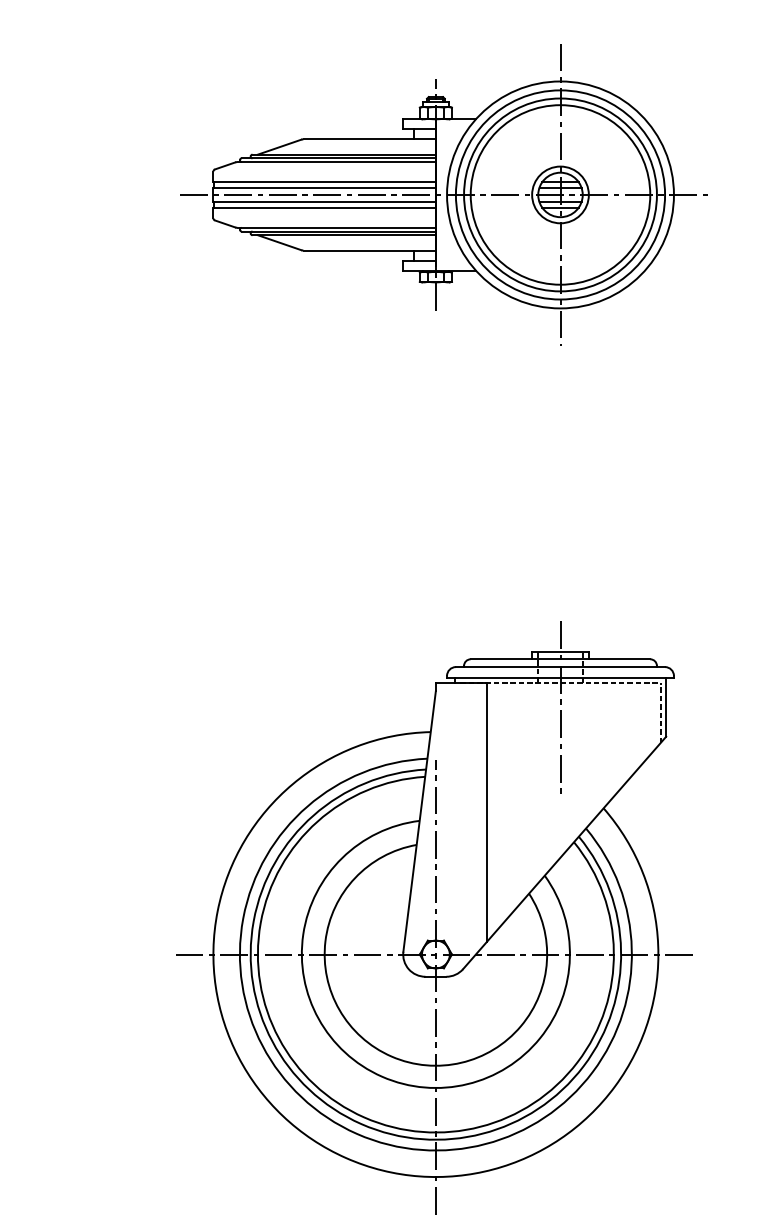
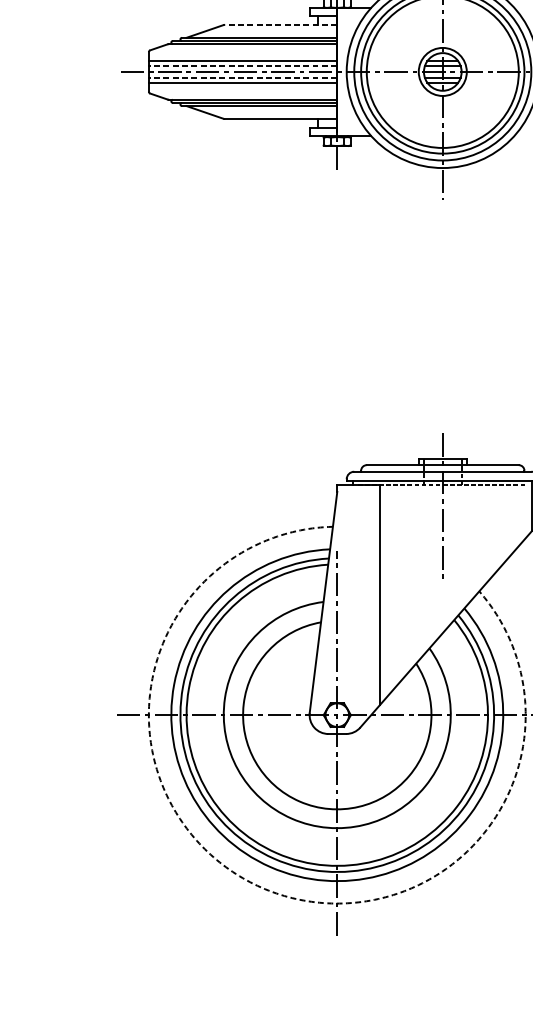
line: (369, 139) -> (281, 25), solid -> dashed
line: (324, 187) -> (242, 65), solid -> dashed
line: (324, 202) -> (242, 78), solid -> dashed
line: (660, 713) -> (527, 511), removed
arc: (346, 1158) -> (261, 887), solid -> dashed

